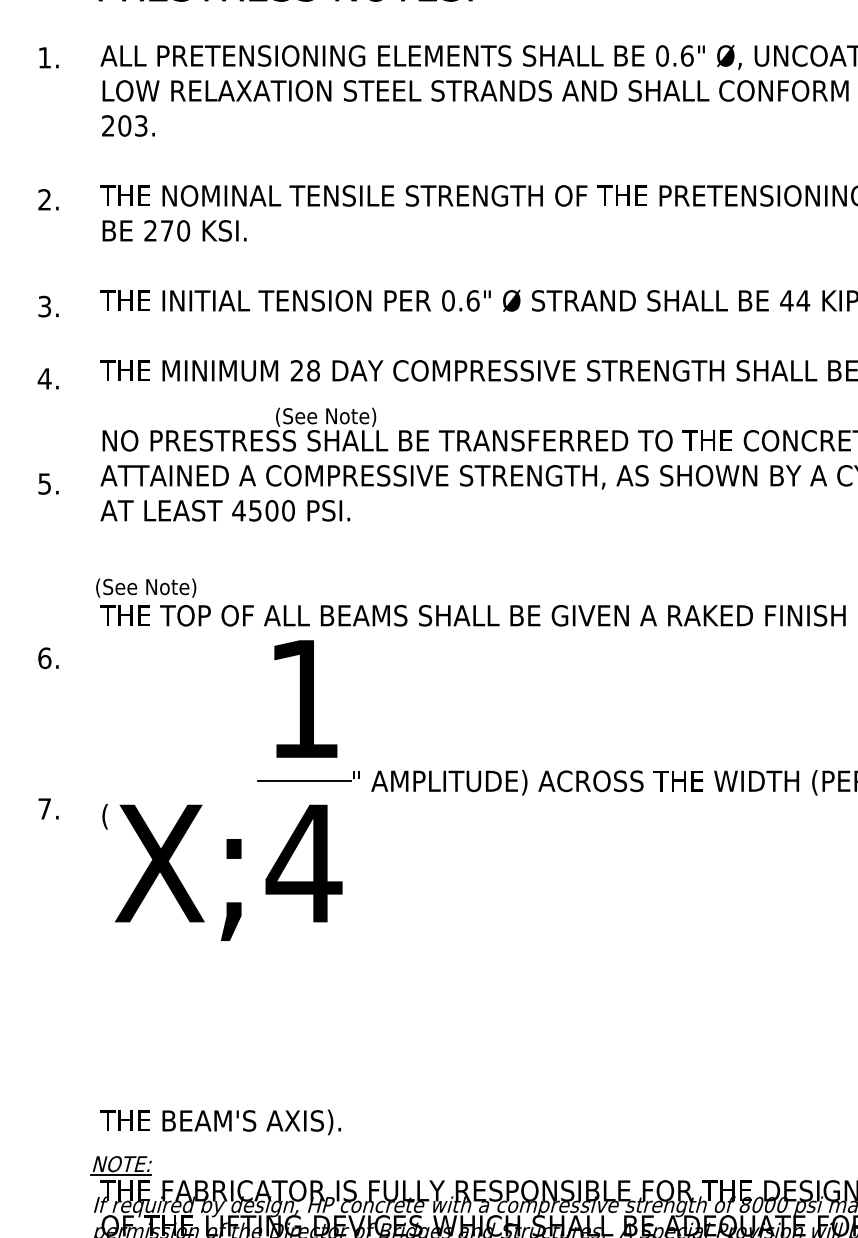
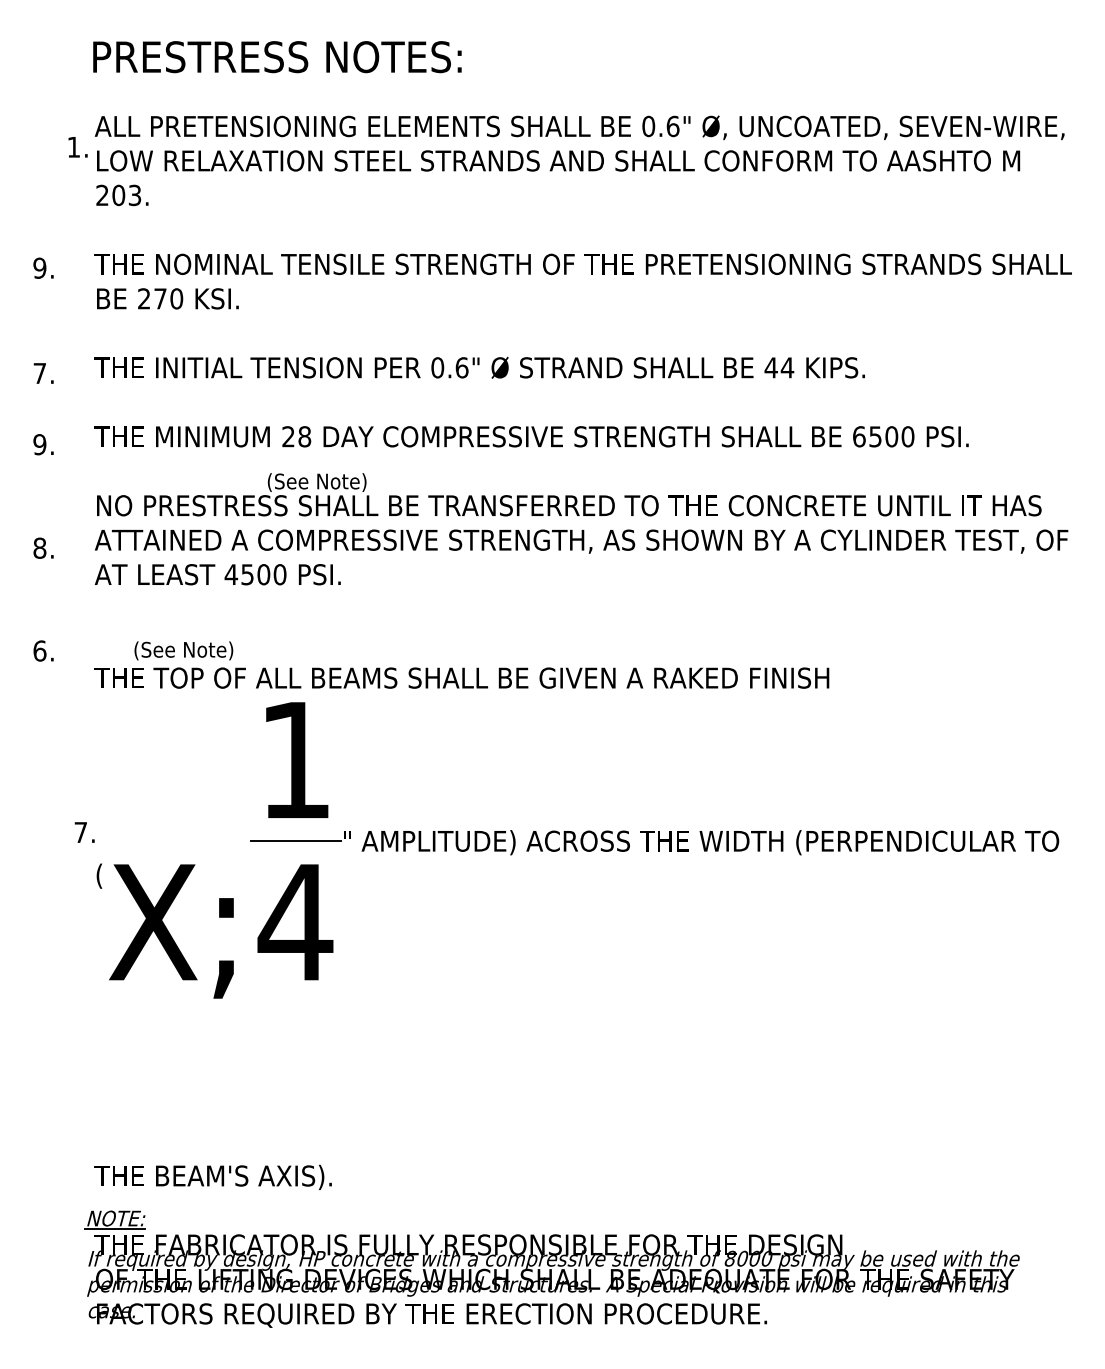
text: (48, 58) -> (77, 147), moved
text: (44, 199) -> (39, 267), 2. -> 9.
text: (44, 306) -> (39, 373), 3. -> 7.
text: (44, 378) -> (39, 444), 4. -> 9.
text: (44, 483) -> (39, 547), 5. -> 8.
text: (145, 587) -> (183, 650), moved
text: (48, 657) -> (43, 650), moved
text: (48, 808) -> (84, 832), moved

